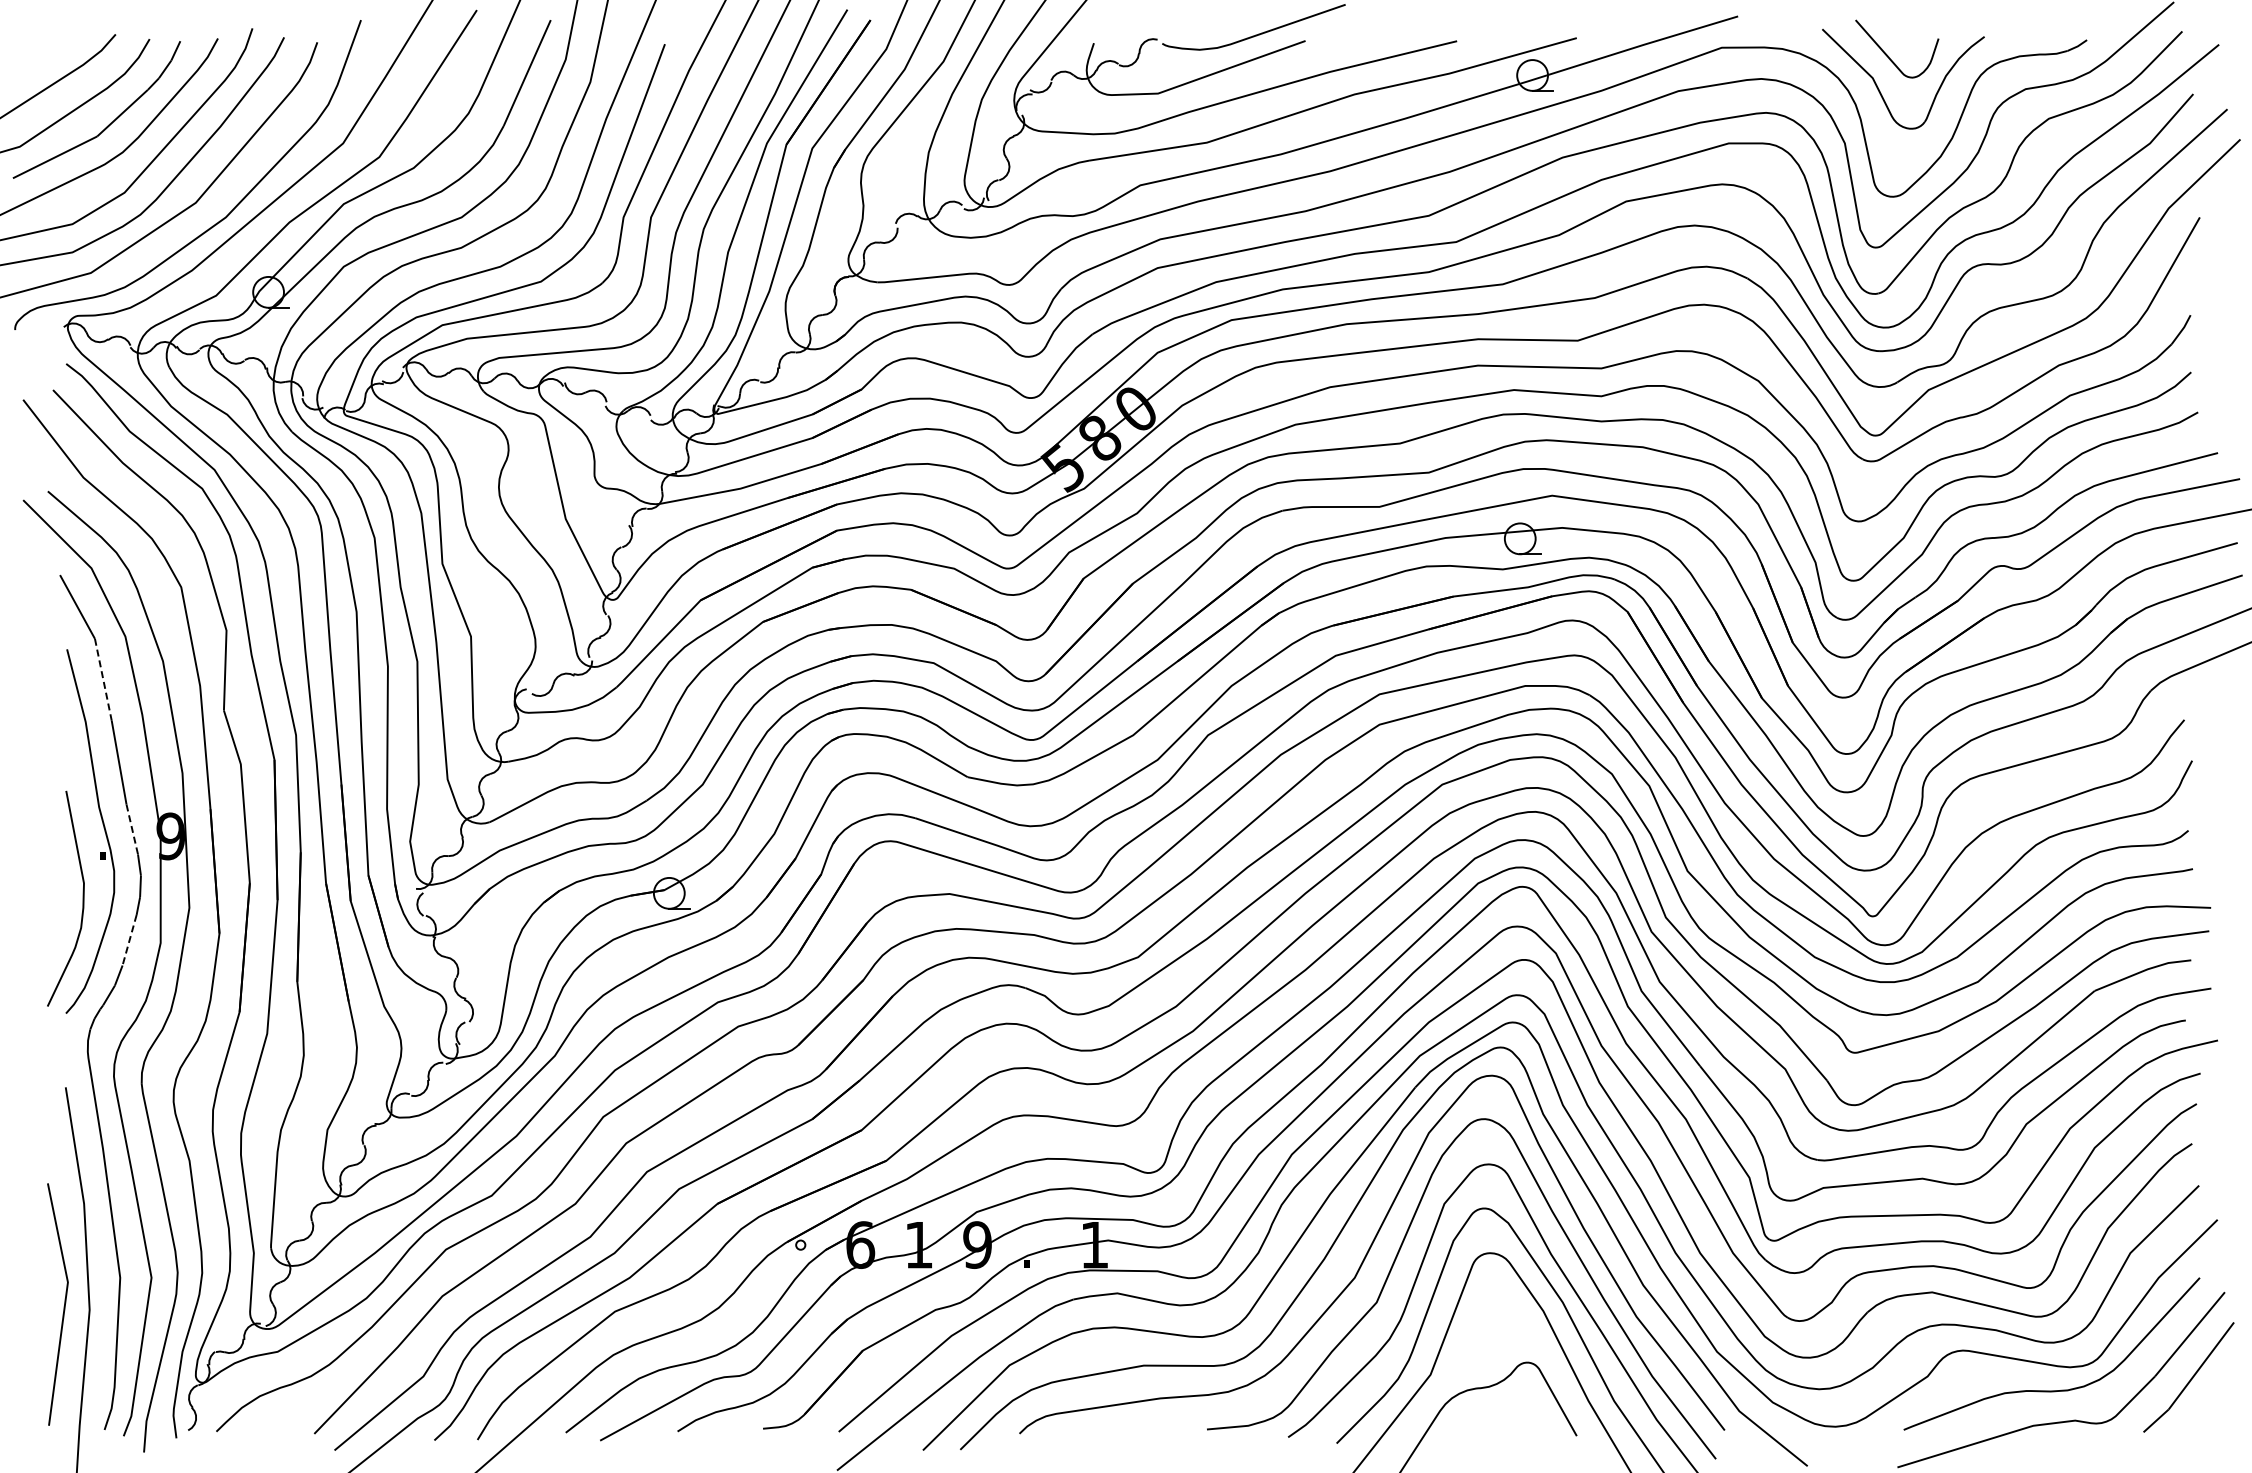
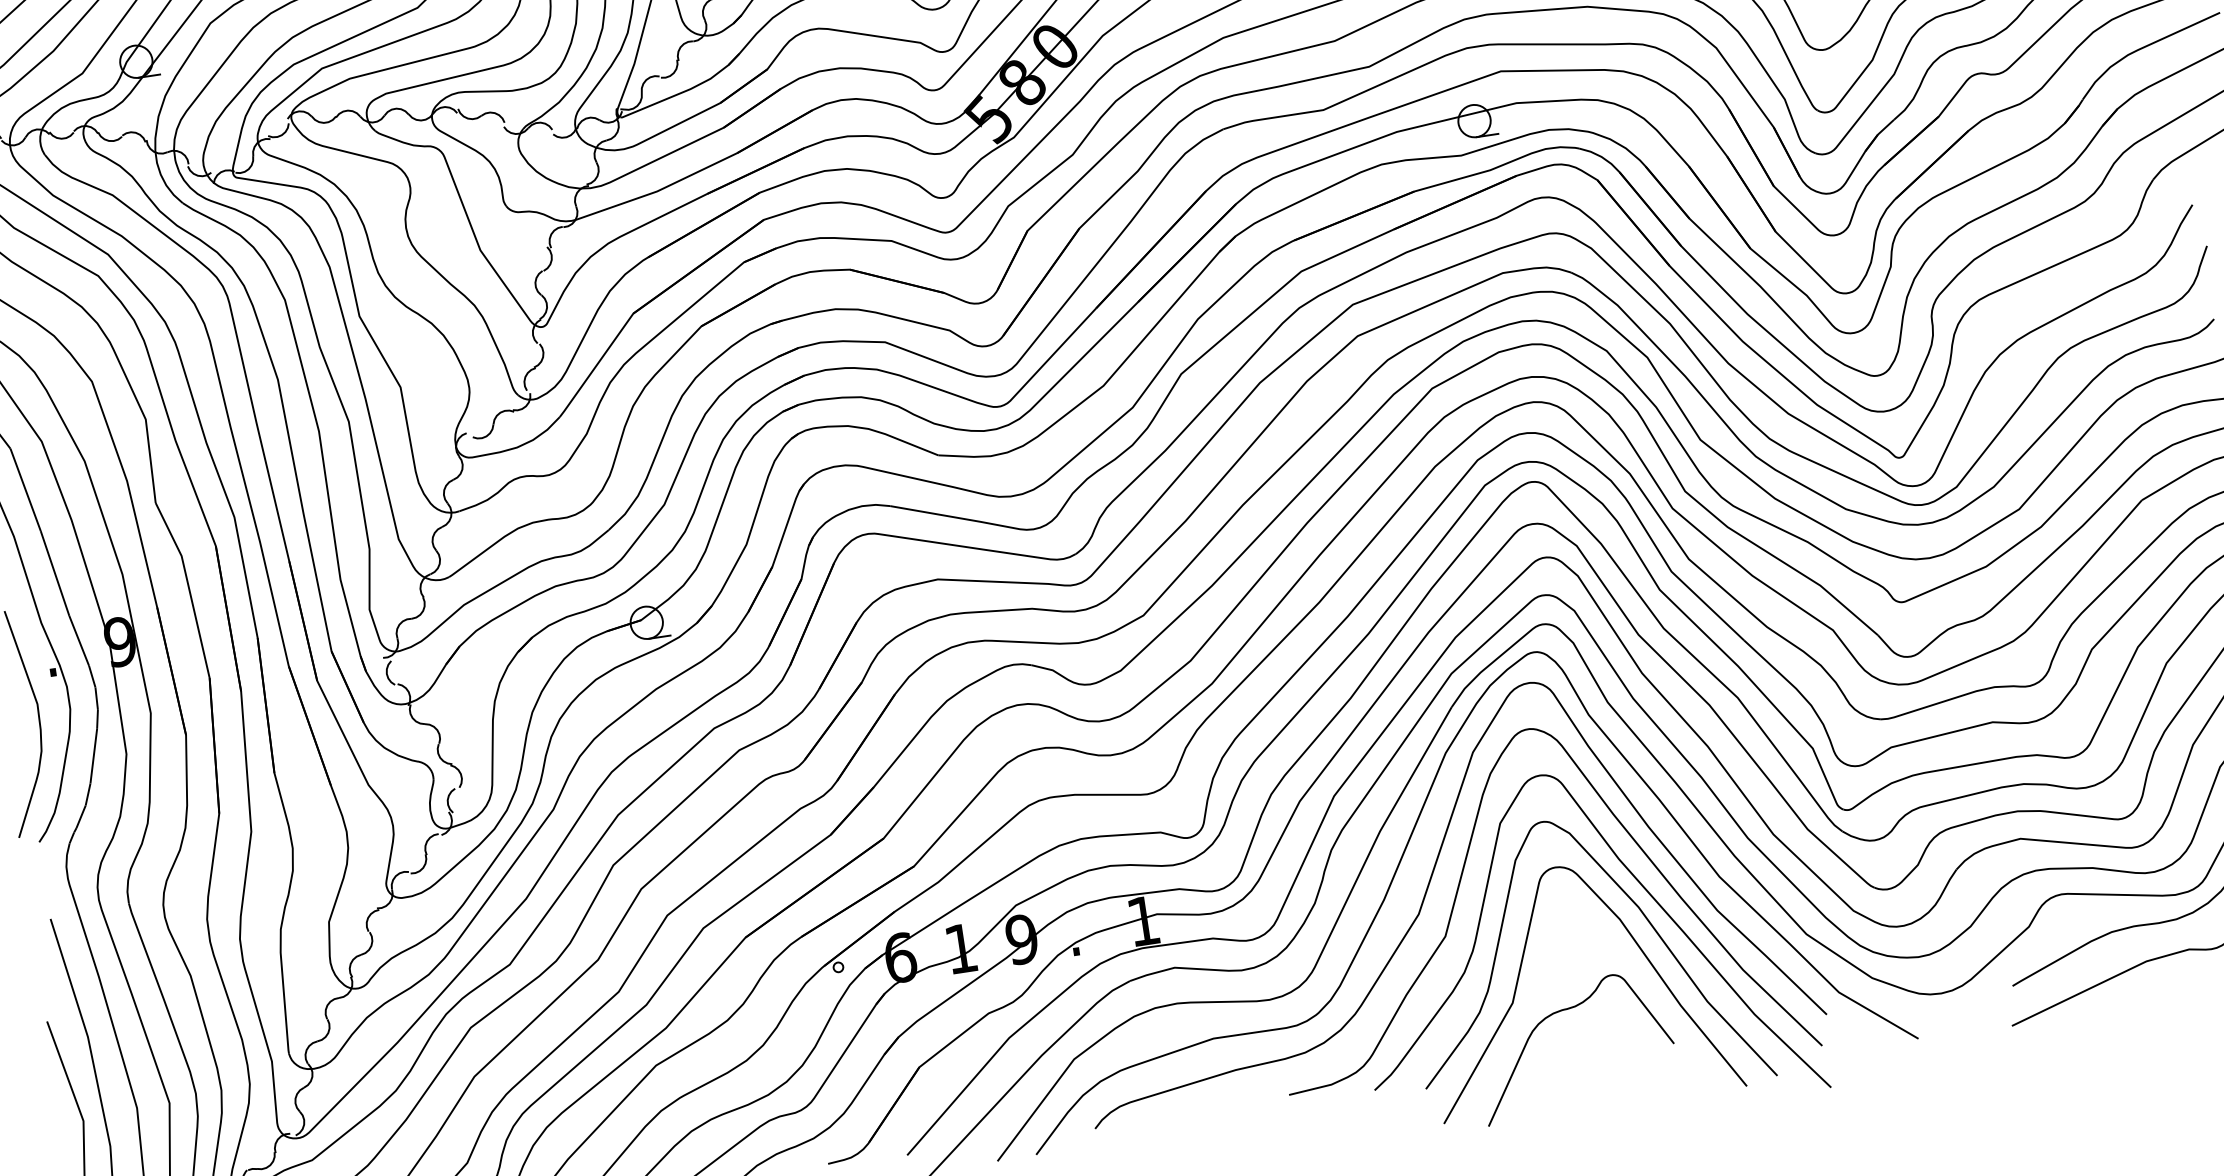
line: (103, 679) -> (25, 489), dashed -> solid
line: (132, 829) -> (79, 640), dashed -> solid
line: (129, 940) -> (93, 756), dashed -> solid

